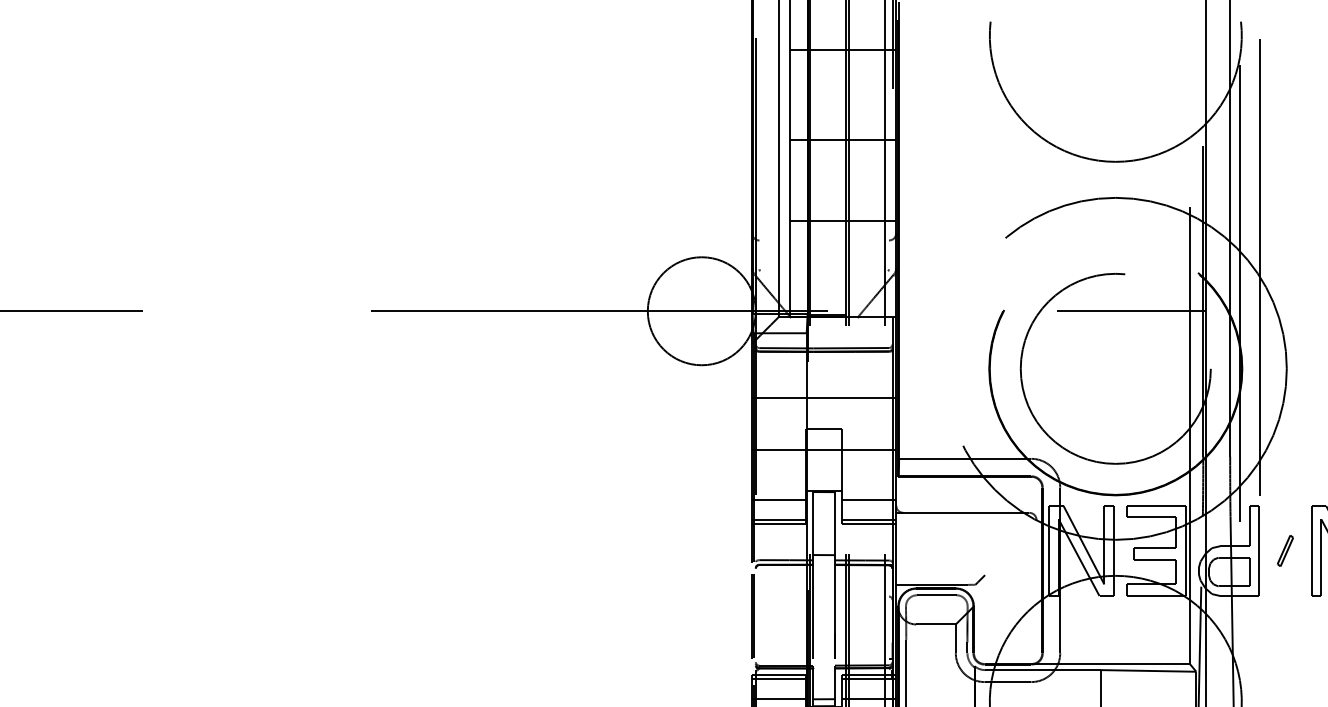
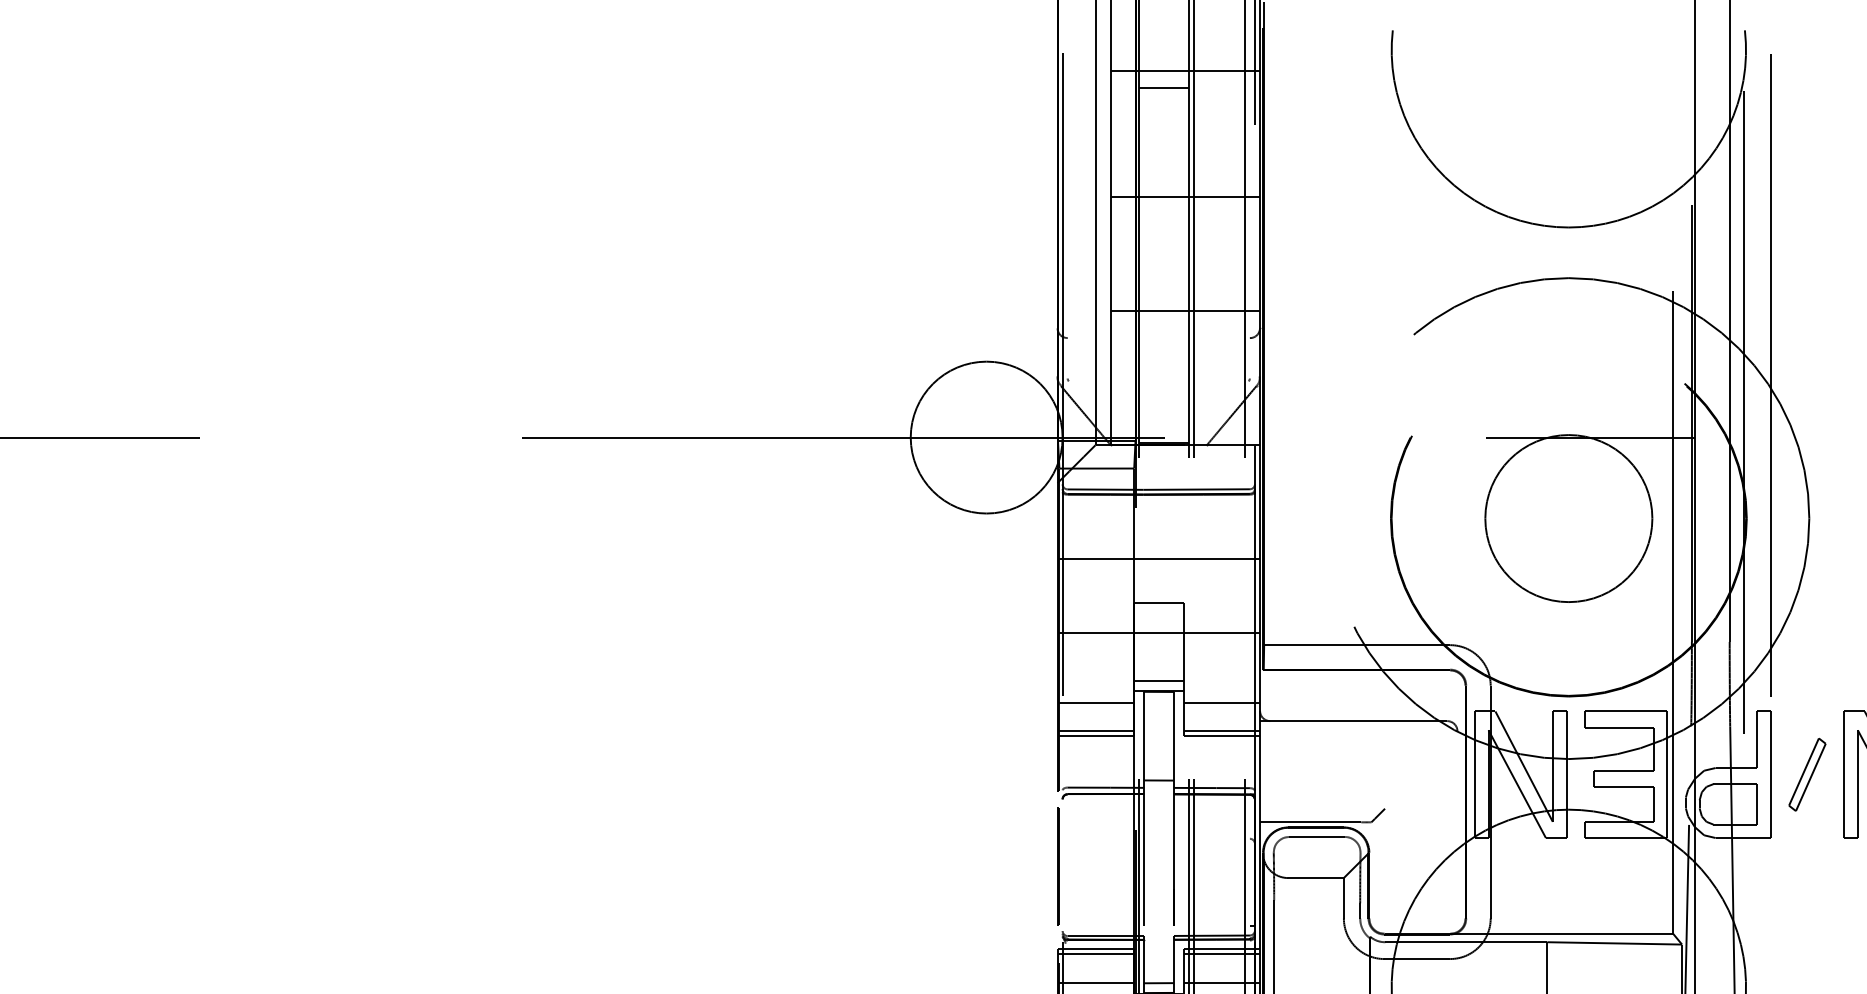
line: (827, 63) -> (1163, 88), added
circle: (1115, 368) -> (1568, 518), size x0.62
line: (823, 483) -> (1158, 680), added
part: (1285, 550) -> (1807, 774), size x1.67

